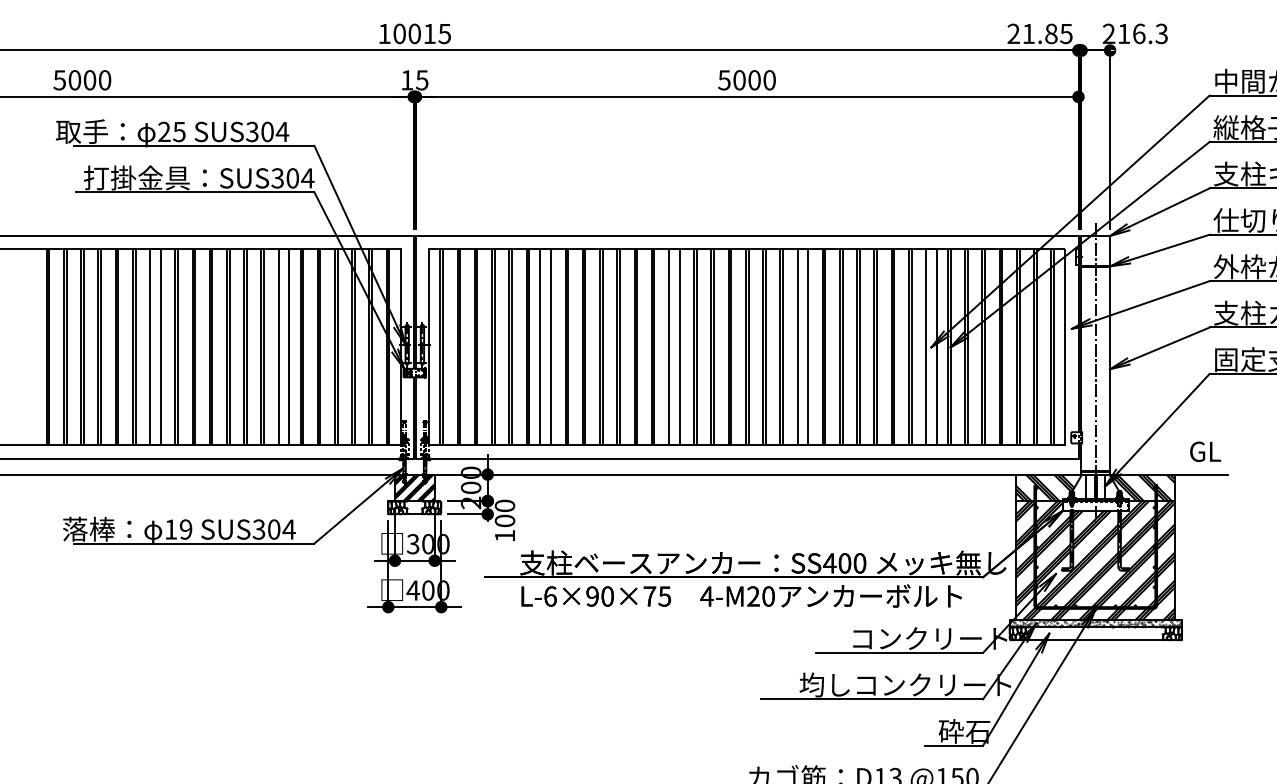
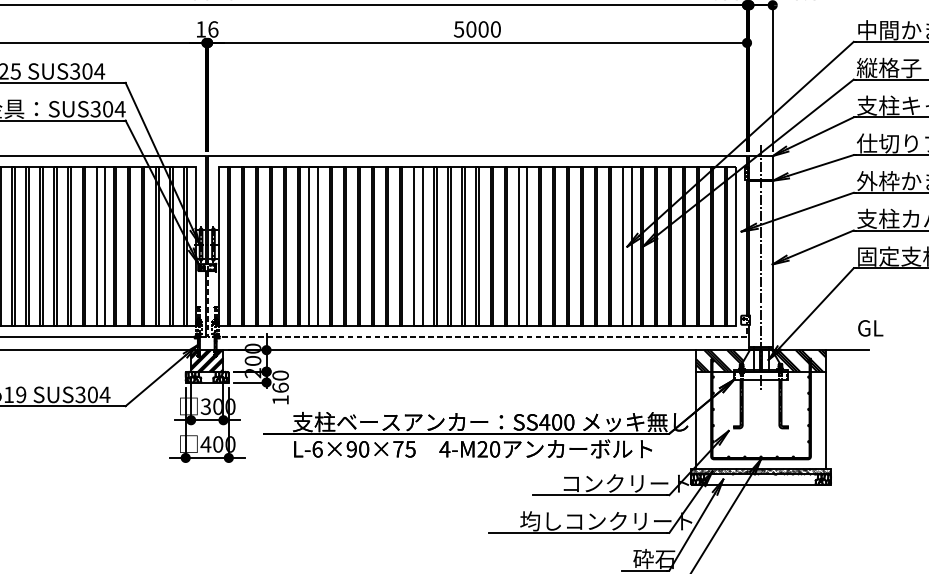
text: (421, 80) -> (212, 29), 15 -> 16
text: (1205, 451) -> (870, 328), moved
line: (714, 458) -> (450, 337), solid -> dashed
text: (504, 520) -> (280, 387), 100 -> 160
hatch: (1095, 560) -> (760, 420), removed

